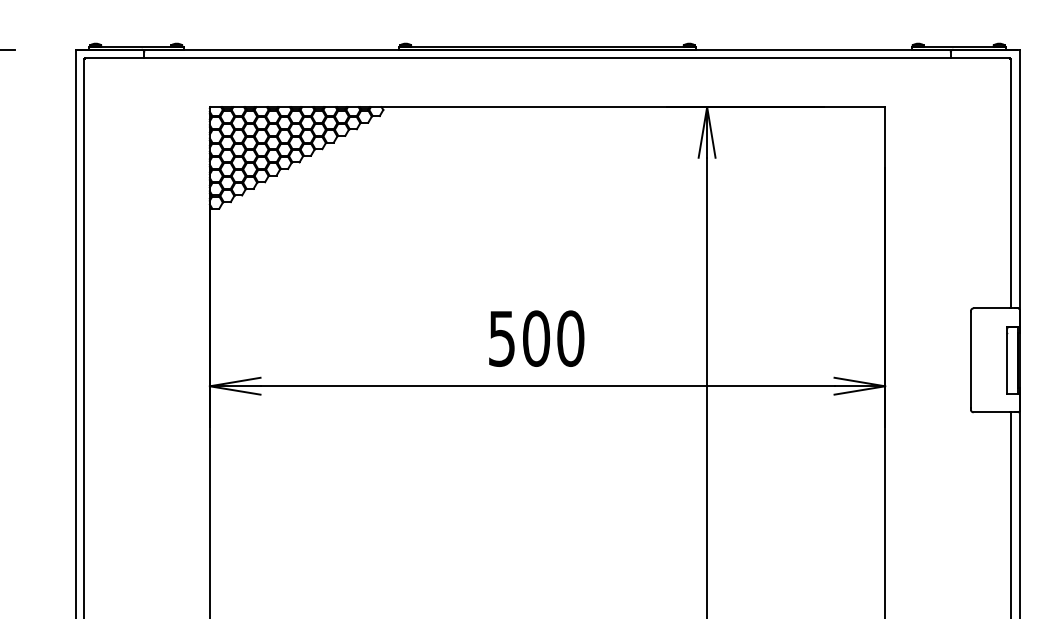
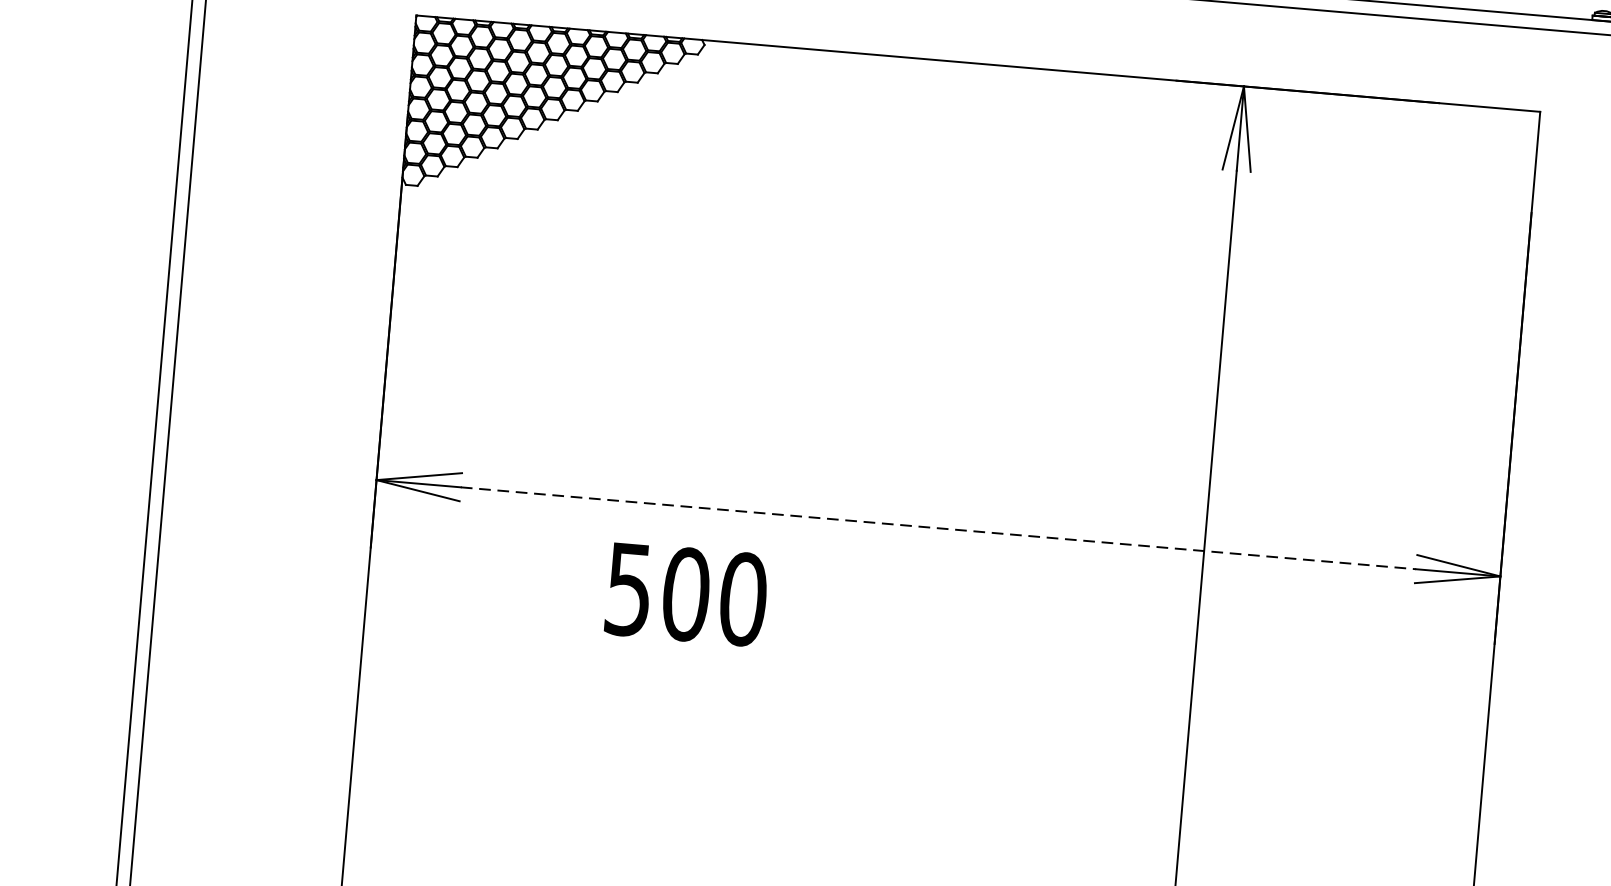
text: (536, 338) -> (686, 594), moved
line: (547, 386) -> (938, 528), solid -> dashed

